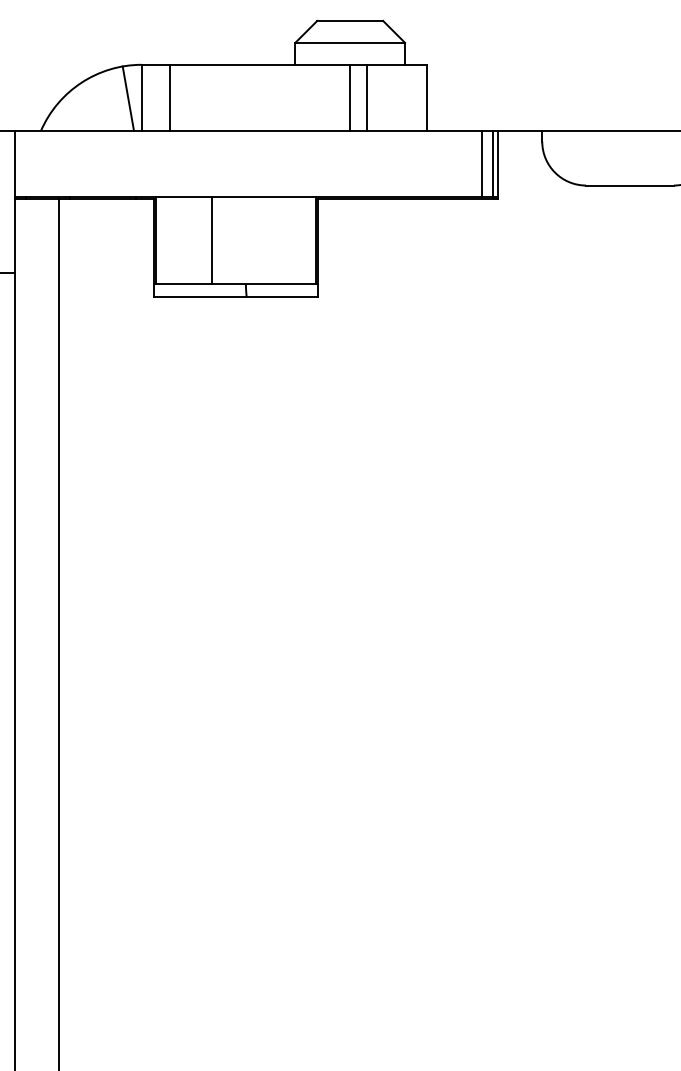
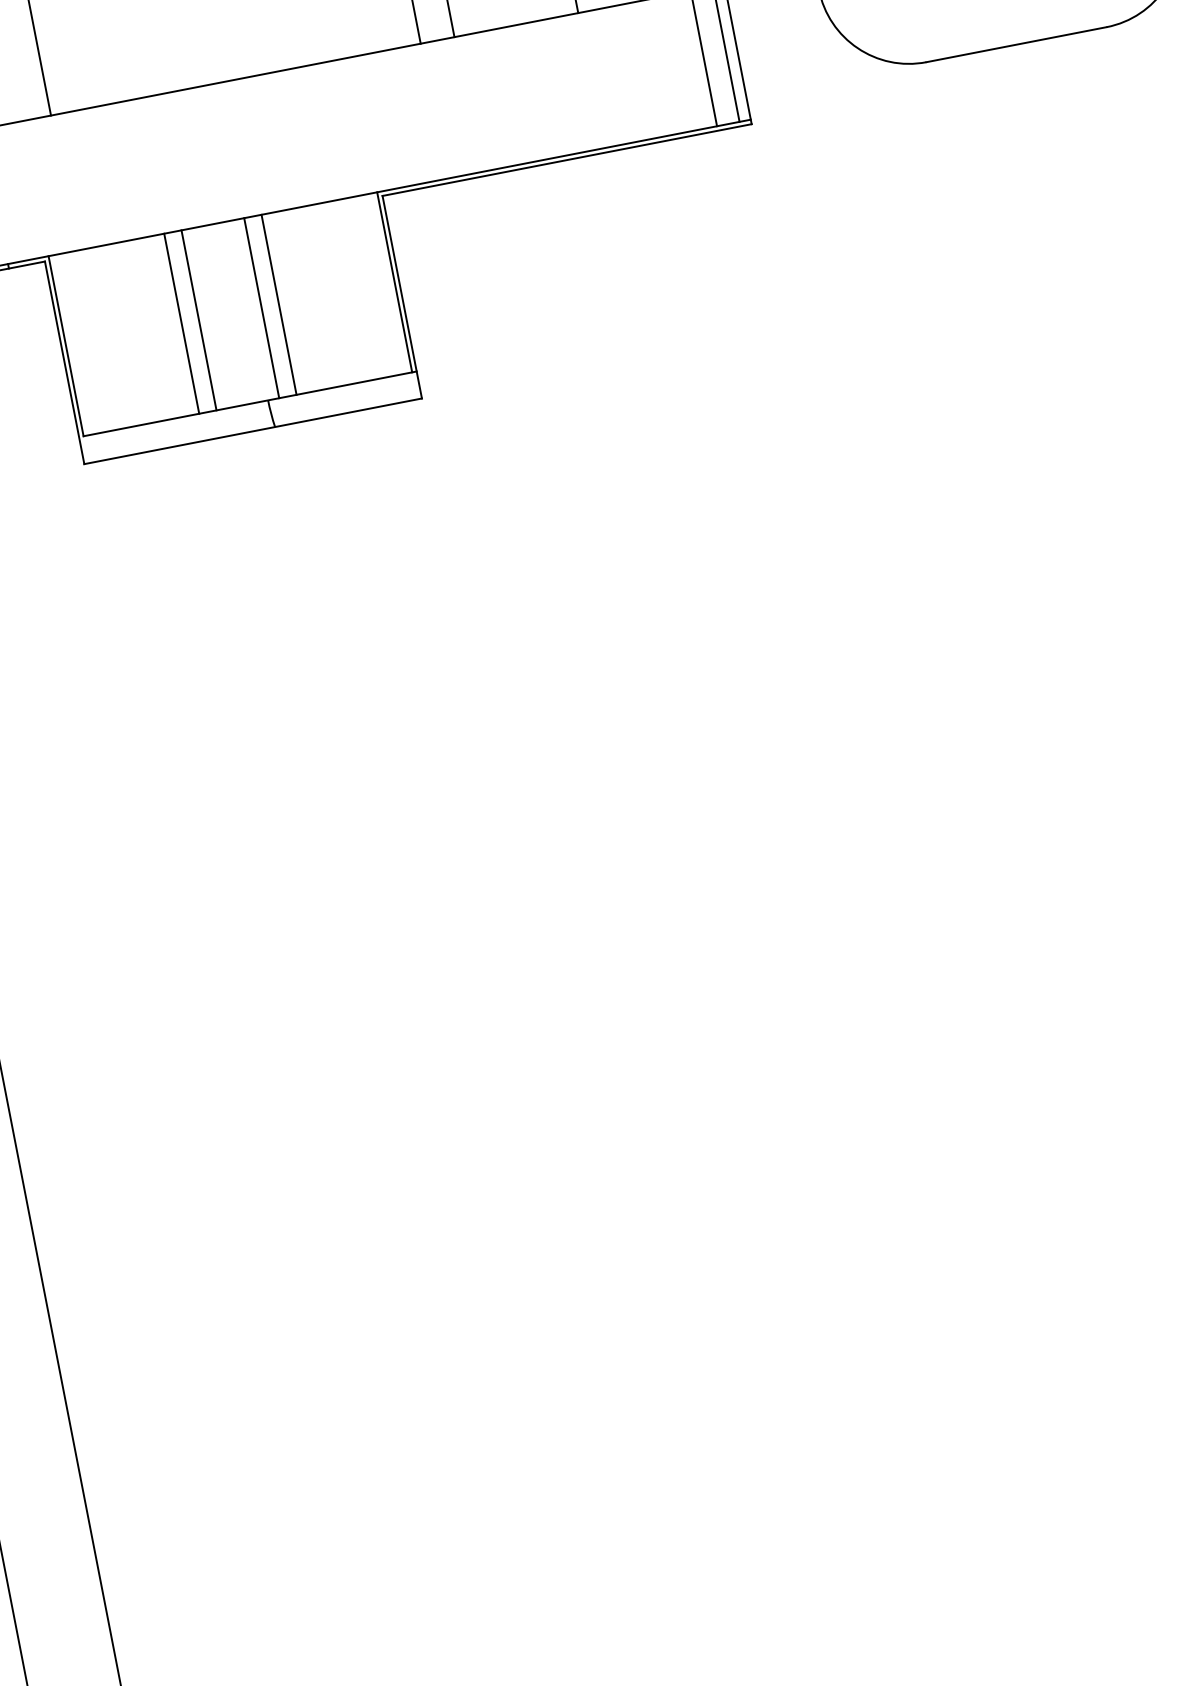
line: (220, 240) -> (198, 320), added
line: (251, 240) -> (262, 308), added
line: (259, 240) -> (278, 305), added

